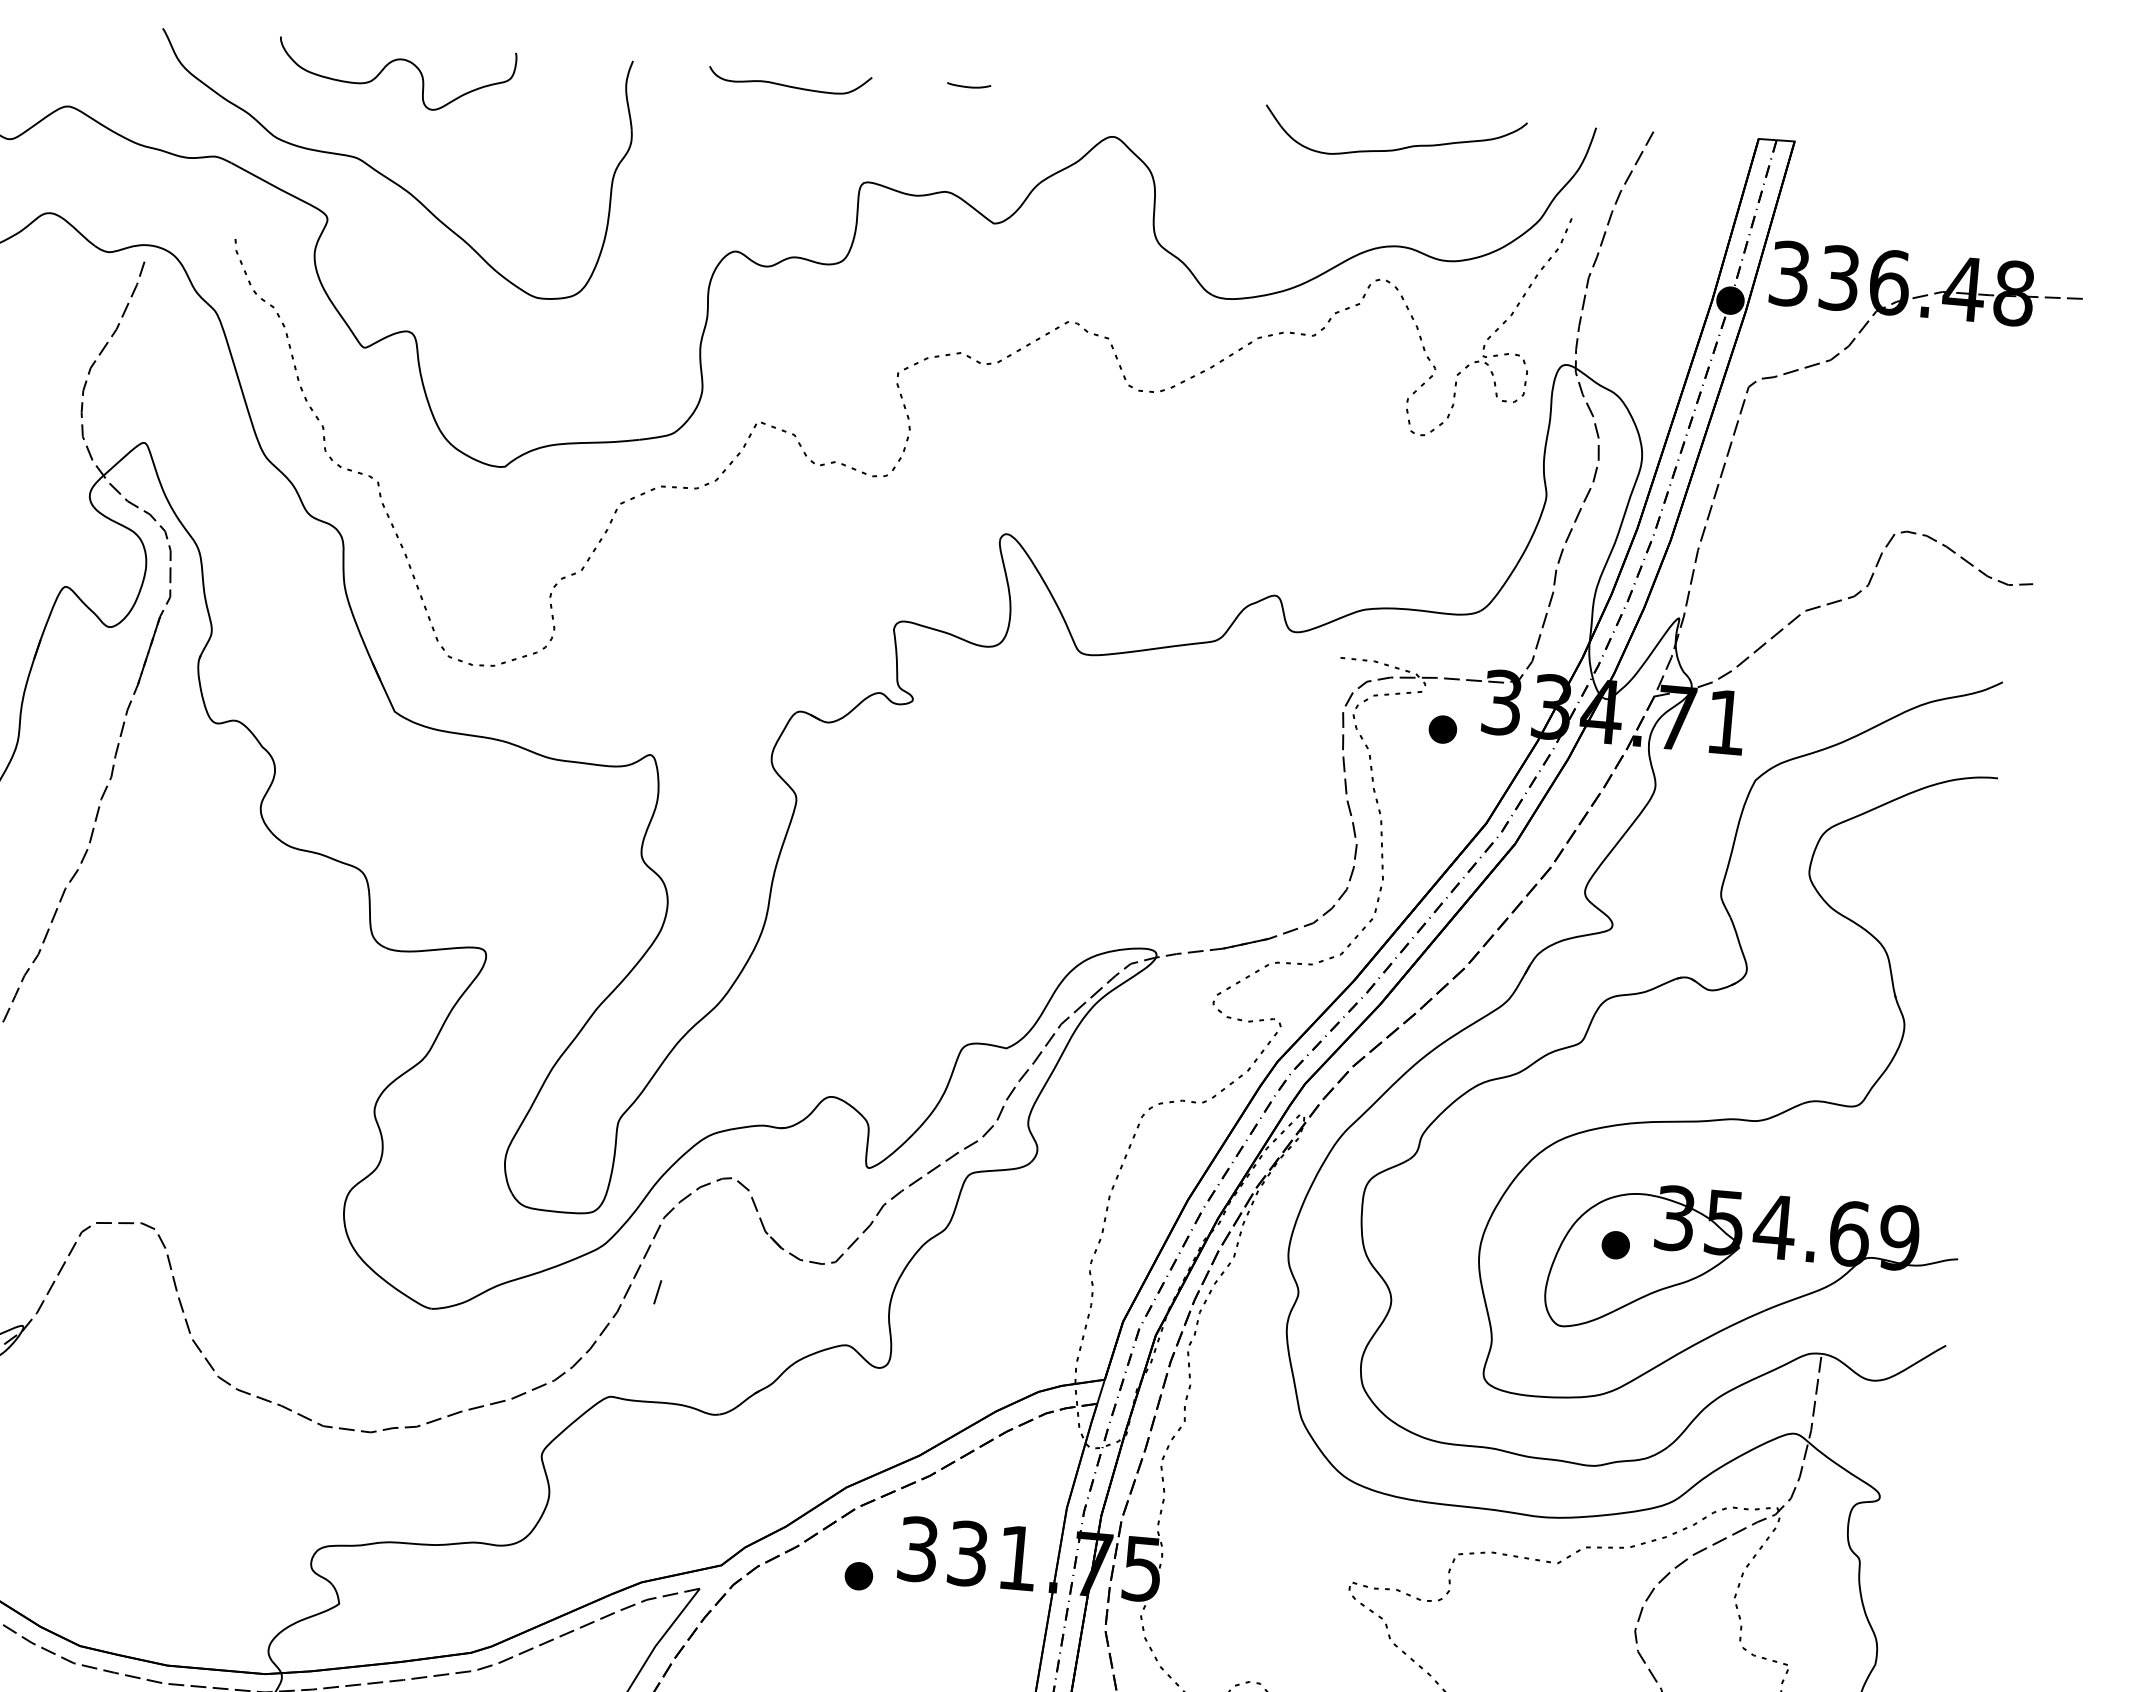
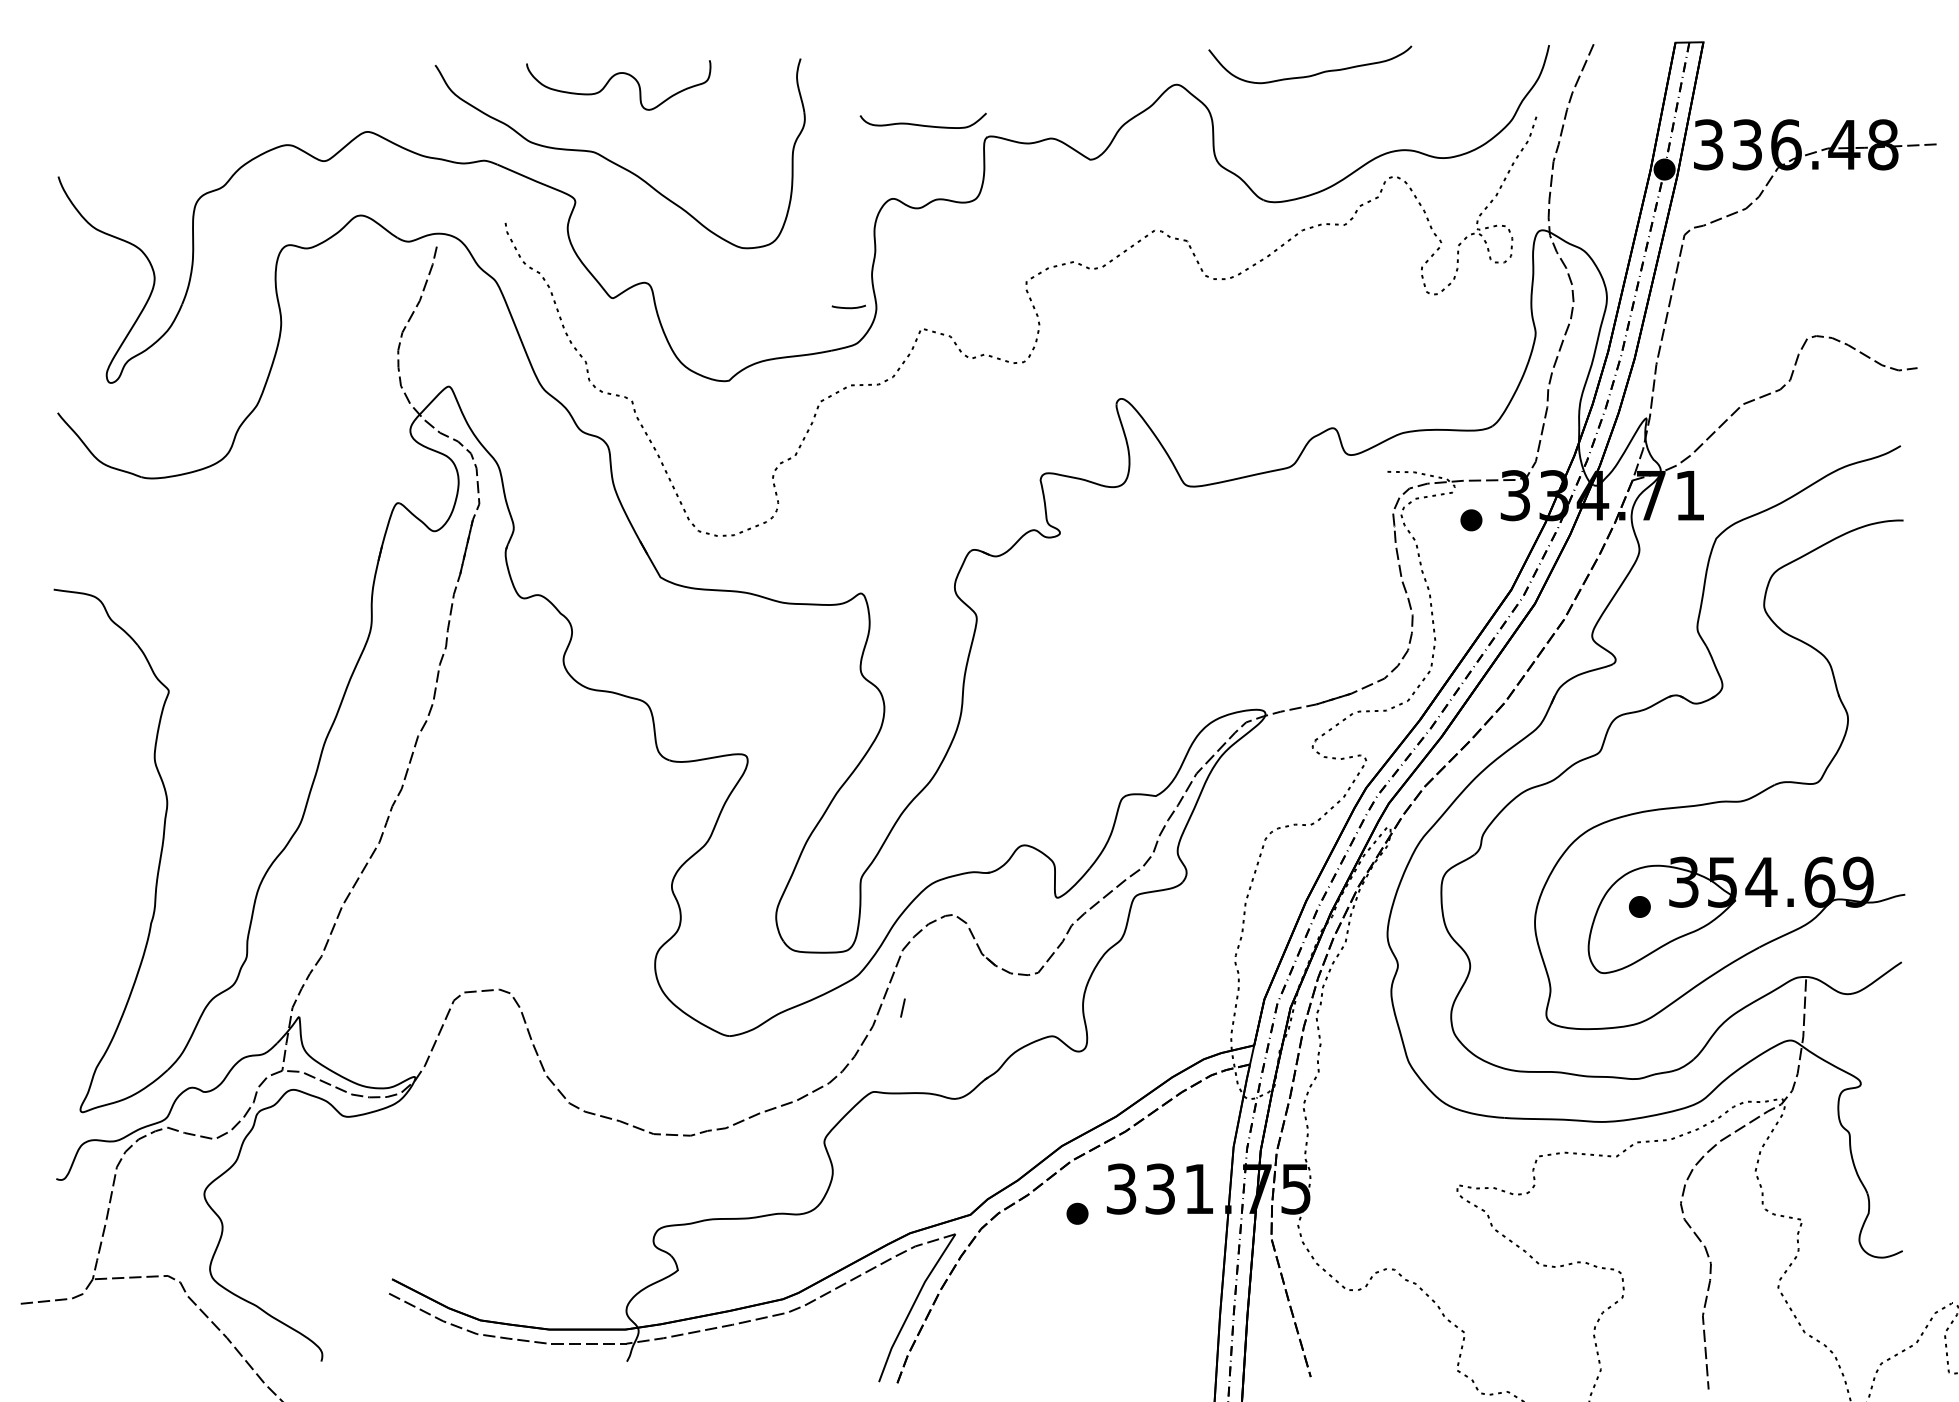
curve: (788, 84) -> (922, 124), moved
curve: (968, 86) -> (848, 307), moved
curve: (1396, 148) -> (1312, 74), moved

